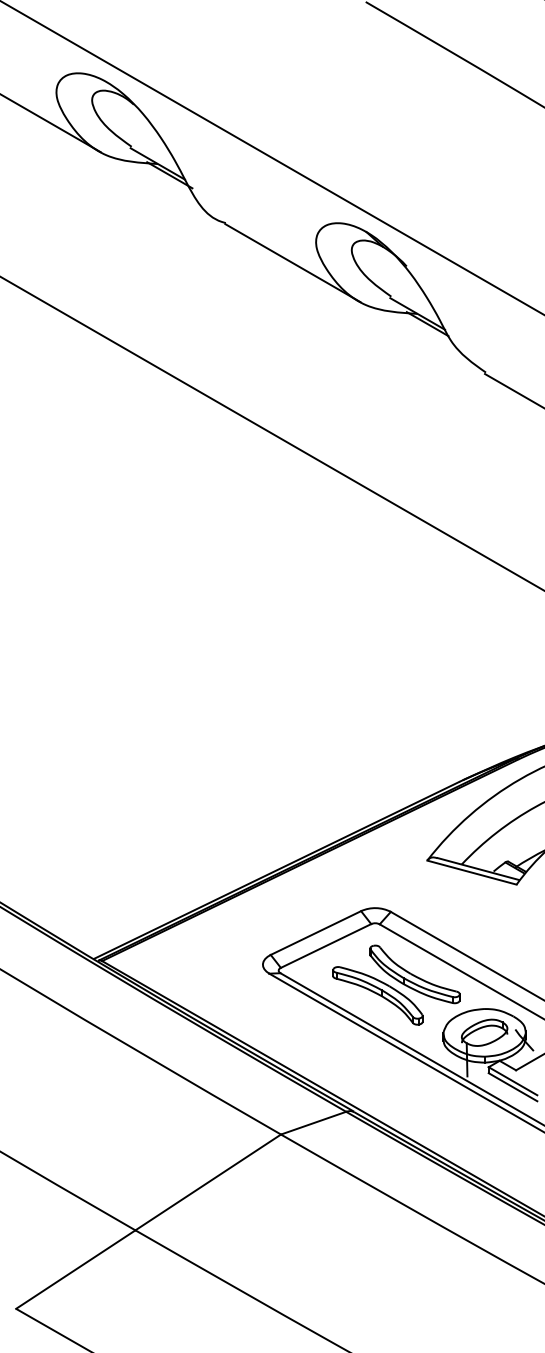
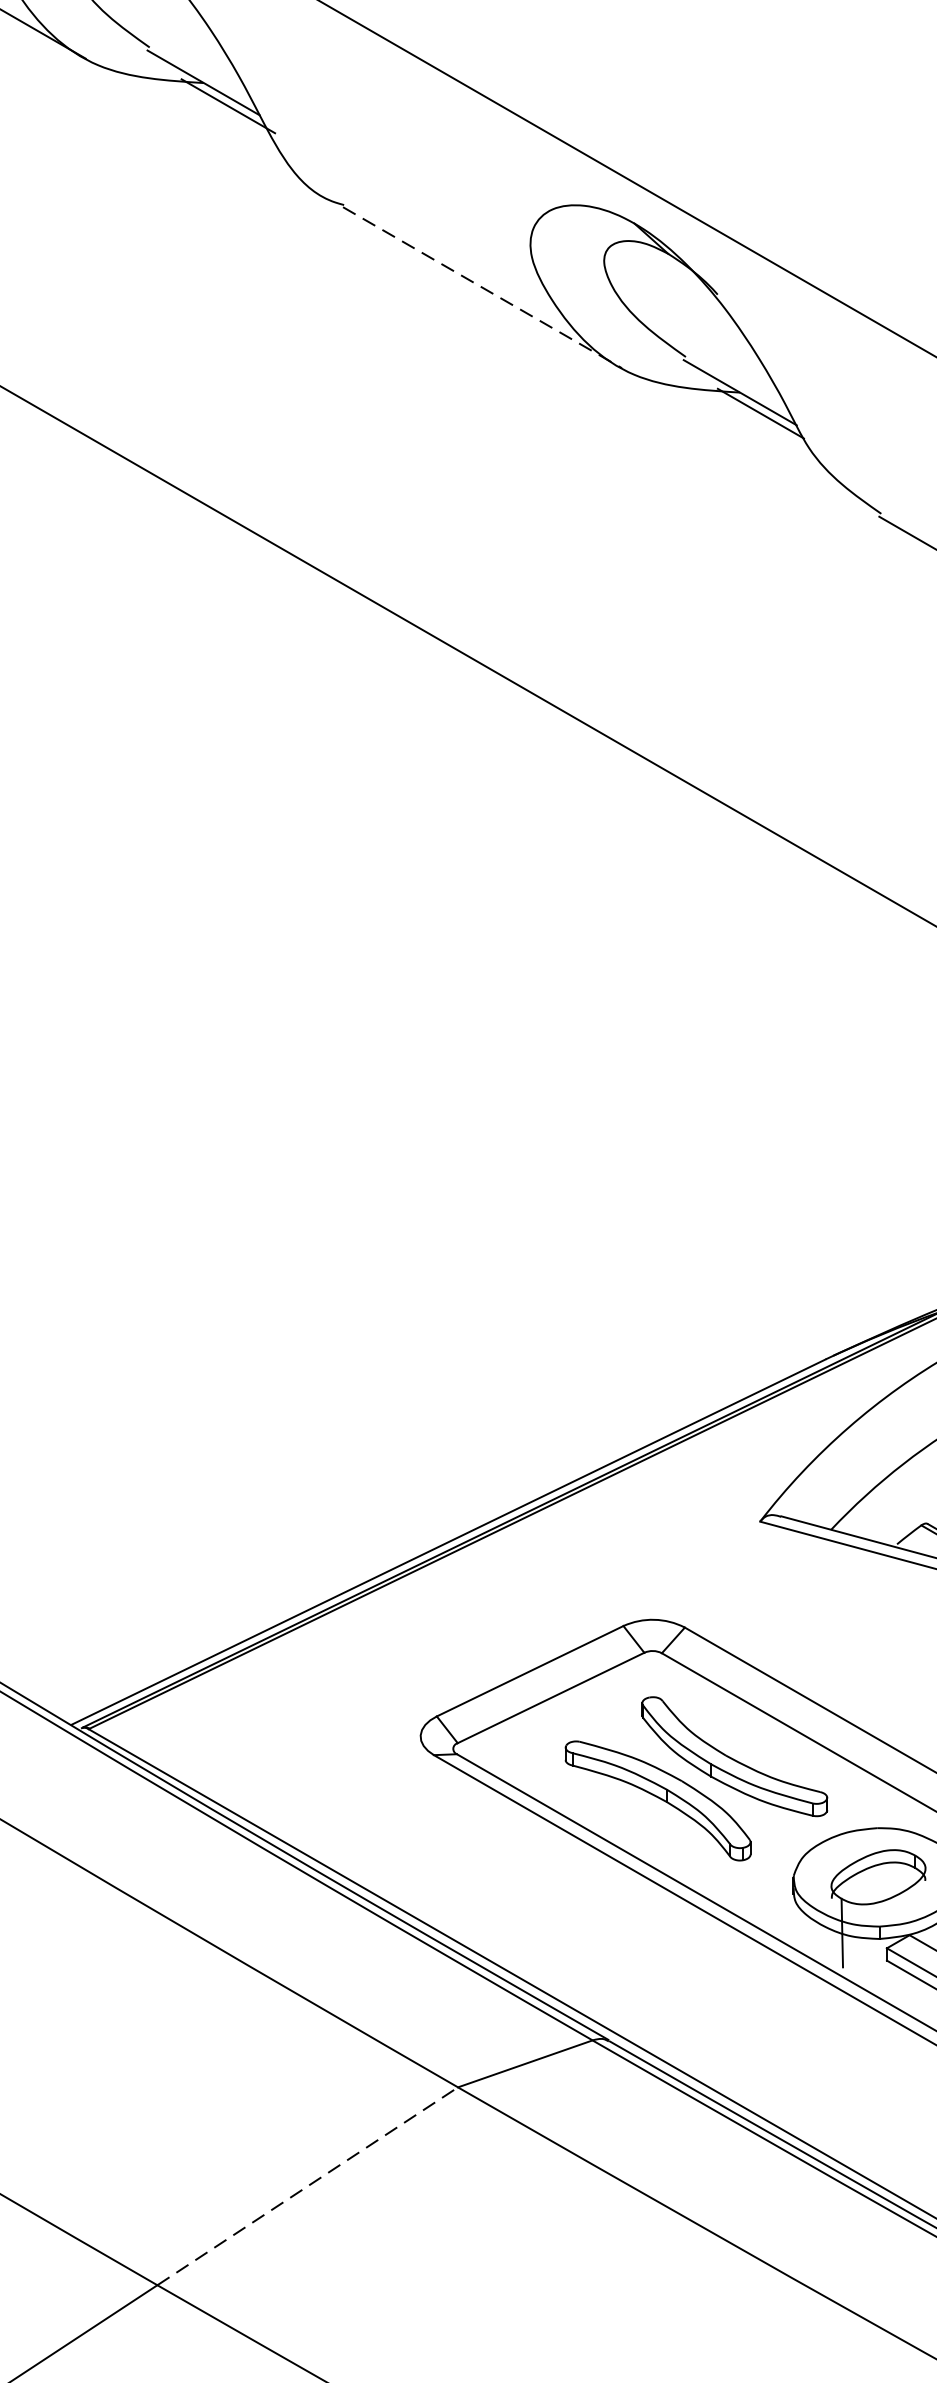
line: (292, 263) -> (481, 288), solid -> dashed
line: (208, 1182) -> (308, 2186), solid -> dashed

